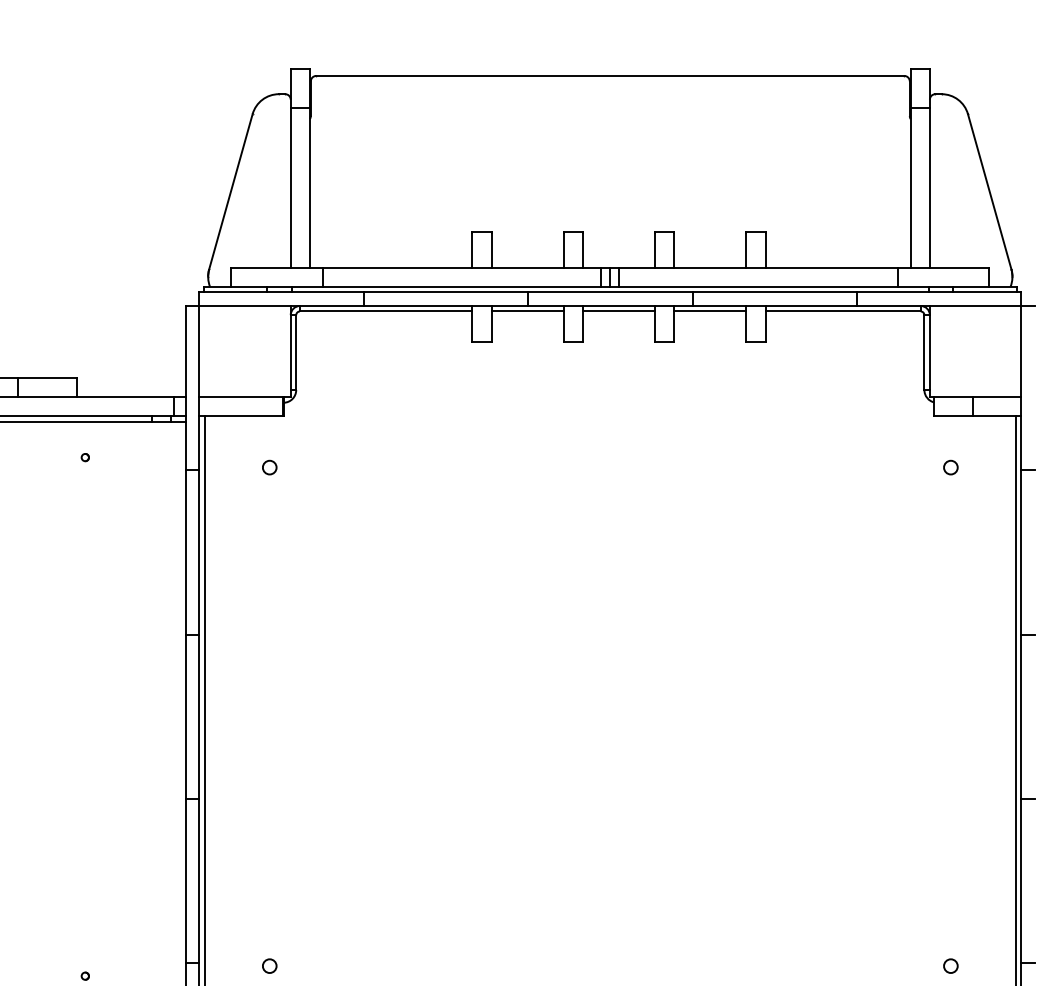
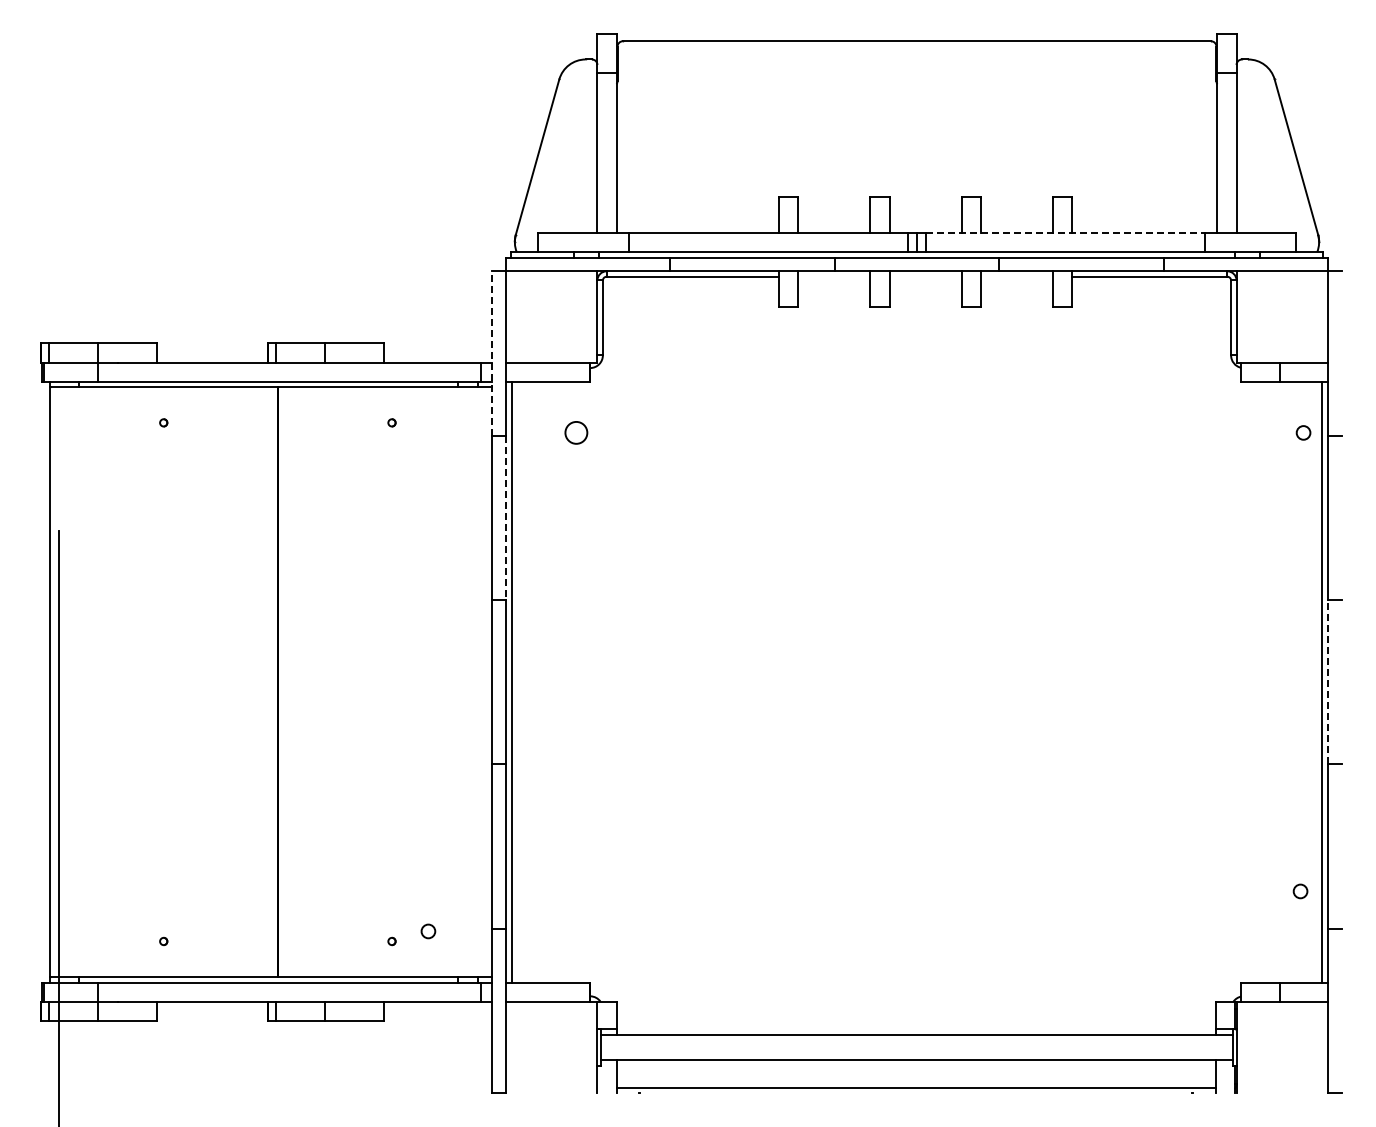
line: (758, 267) -> (1065, 232), solid -> dashed
line: (527, 311) -> (834, 276), removed
line: (618, 311) -> (925, 276), removed
line: (709, 311) -> (1016, 276), removed
line: (185, 388) -> (492, 353), solid -> dashed
circle: (269, 467) -> (576, 432), size x1.6
circle: (950, 467) -> (1303, 432), moved
line: (199, 553) -> (506, 518), solid -> dashed
line: (1020, 716) -> (1327, 681), solid -> dashed
circle: (269, 966) -> (428, 931), moved
circle: (950, 966) -> (1300, 891), moved

